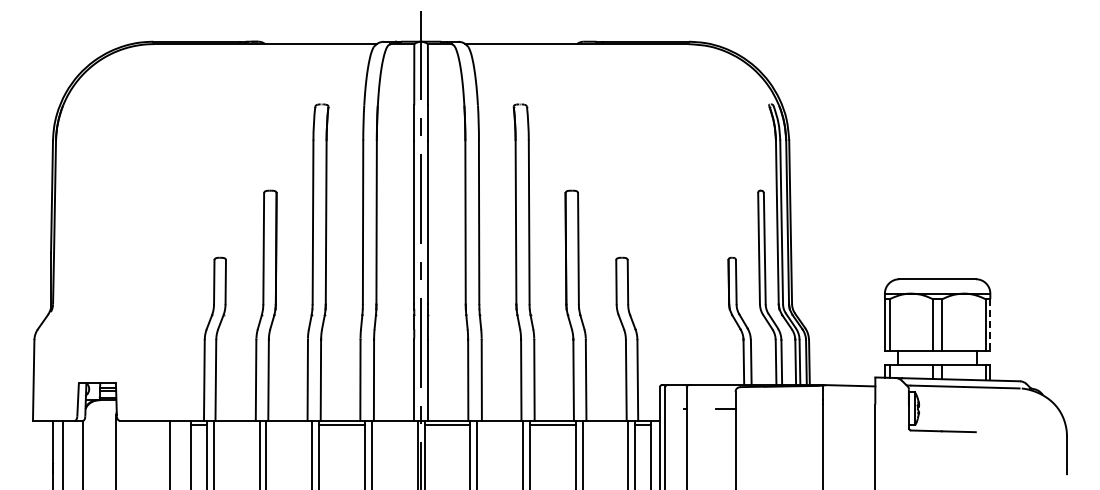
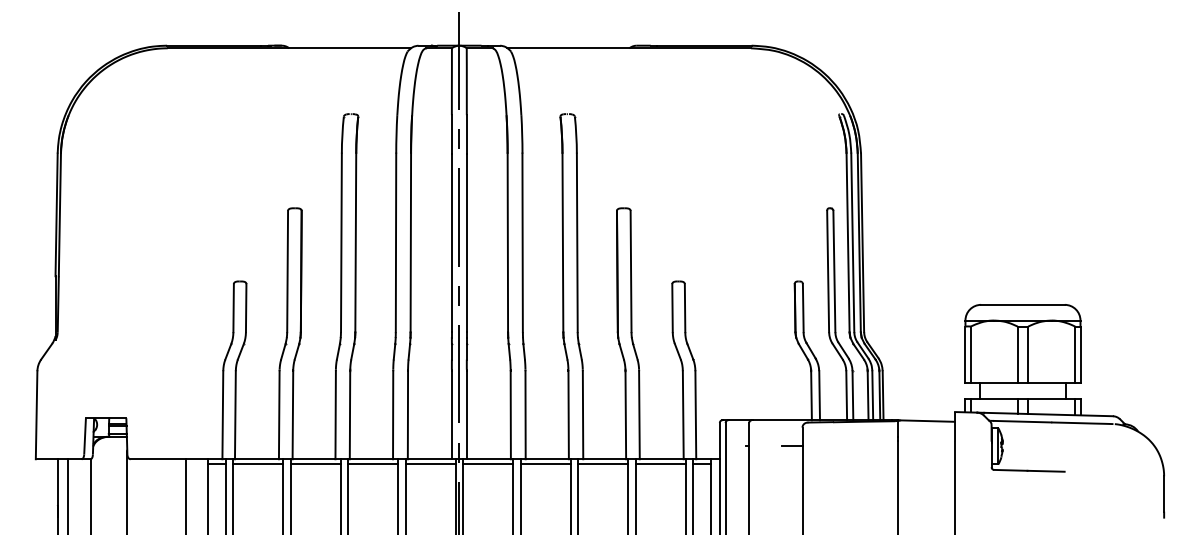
line: (990, 325) -> (1080, 355), dashed -> solid
line: (236, 425) -> (257, 464), added
line: (289, 425) -> (315, 464), added
line: (394, 425) -> (430, 464), added
line: (500, 425) -> (545, 464), added
line: (605, 425) -> (660, 464), added

